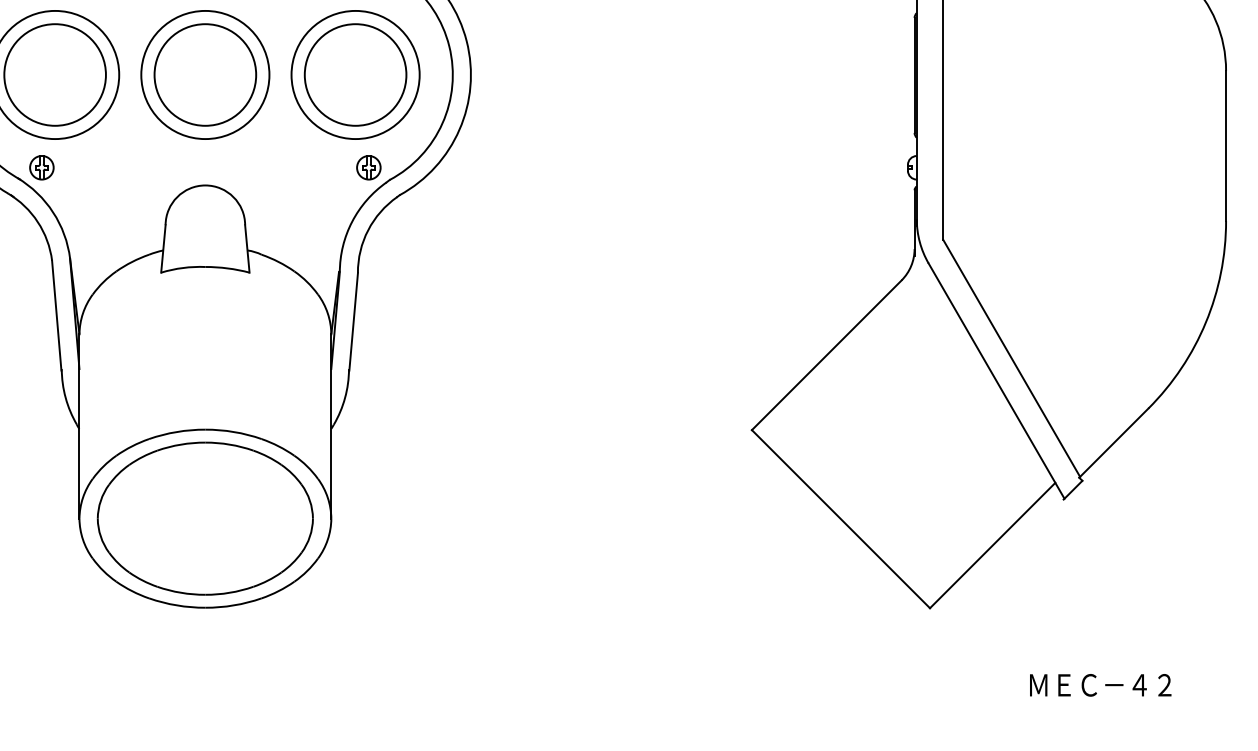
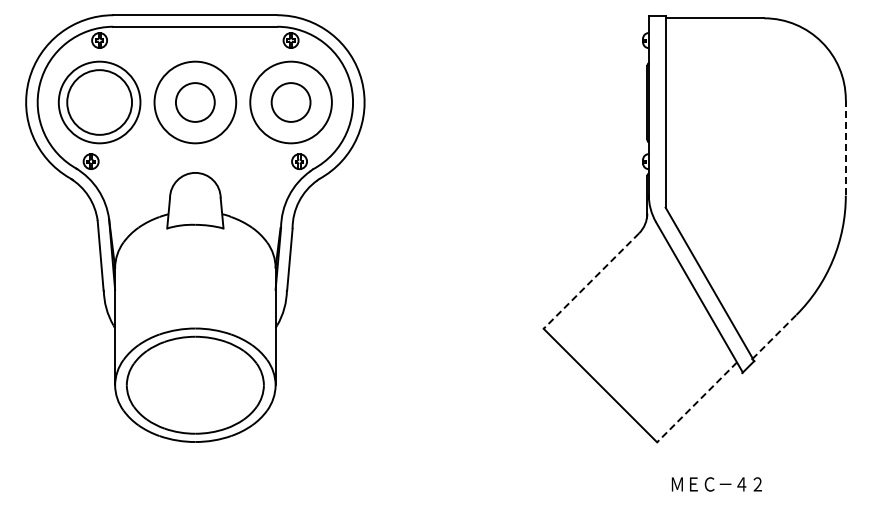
circle: (204, 74) -> (194, 102), size x0.6
circle: (354, 74) -> (290, 102), size x0.6
line: (1225, 145) -> (845, 147), solid -> dashed
line: (826, 355) -> (591, 281), solid -> dashed
line: (1114, 442) -> (774, 336), solid -> dashed
line: (991, 545) -> (696, 402), solid -> dashed
text: (1100, 685) -> (716, 484), moved

